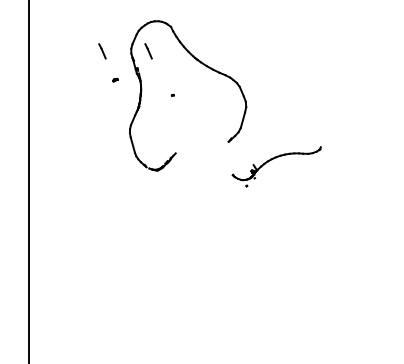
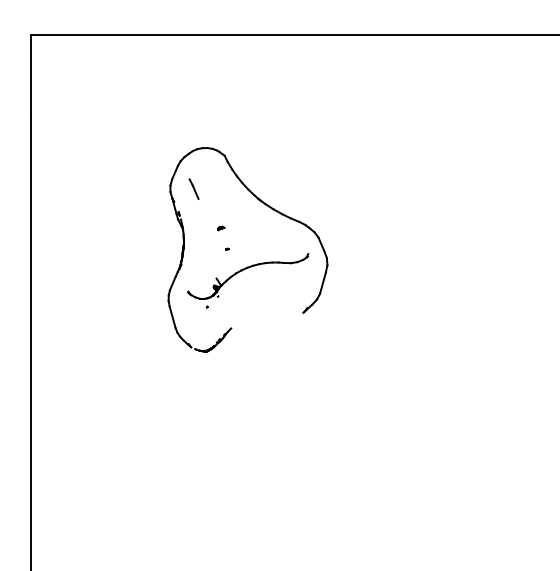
line: (102, 50) -> (130, 188), removed
part: (115, 80) -> (221, 228), moved
part: (274, 159) -> (244, 270), moved

